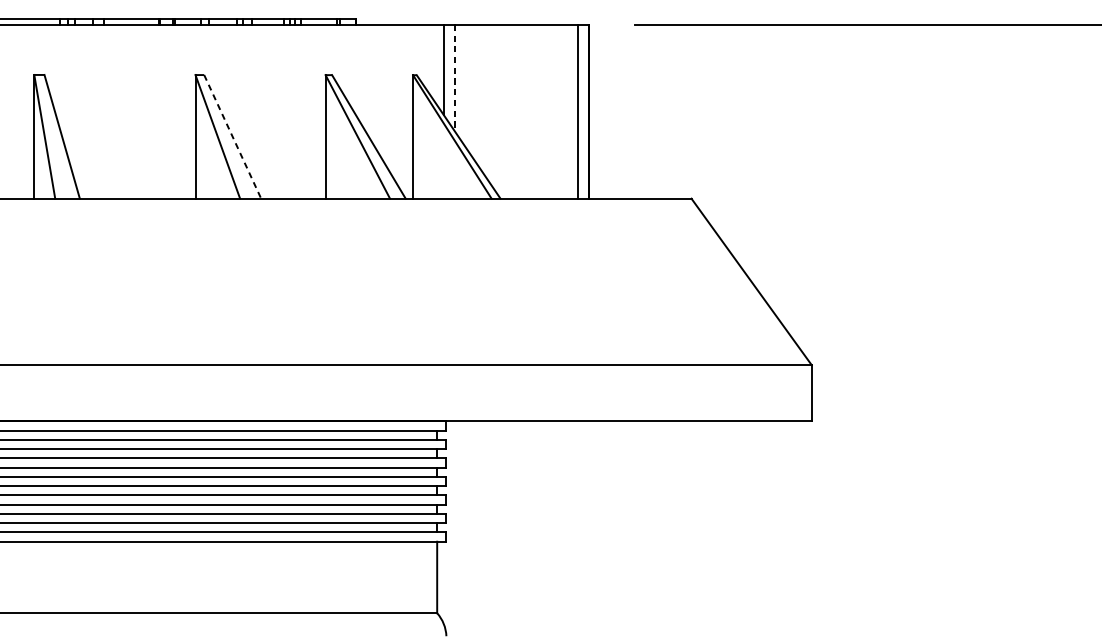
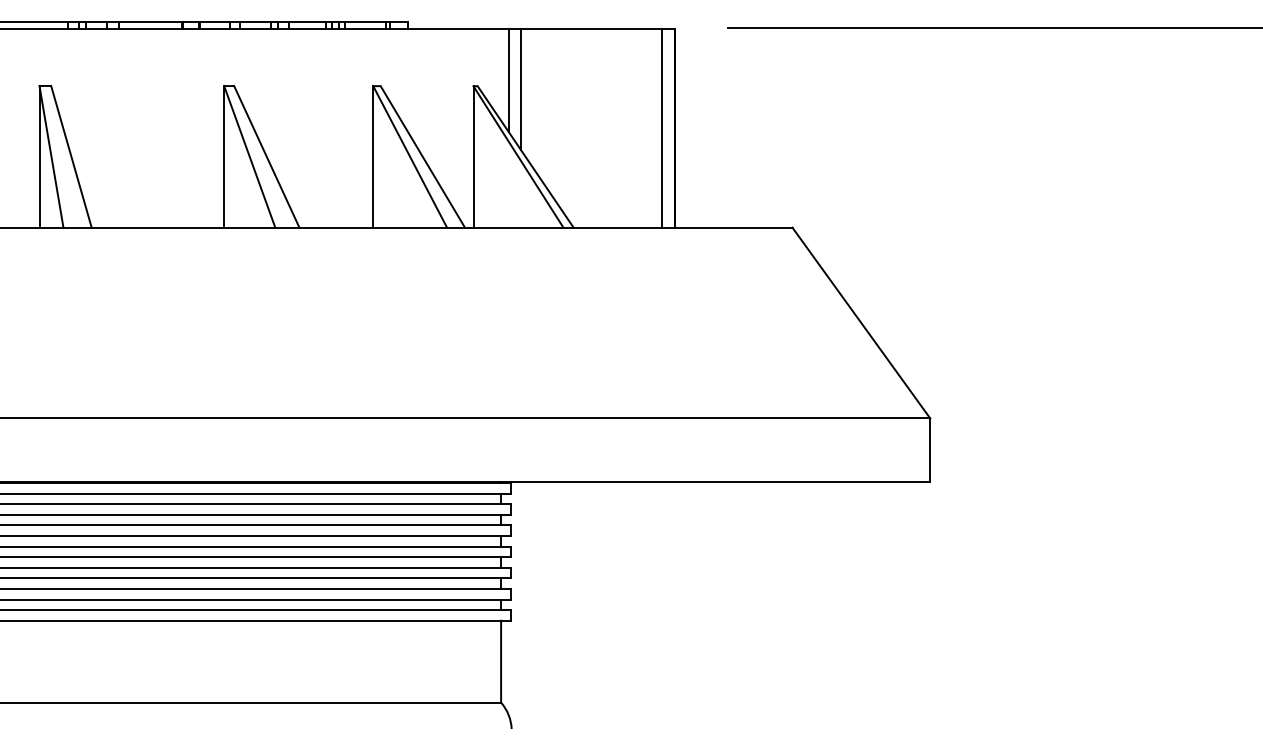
line: (454, 78) -> (521, 89), dashed -> solid
line: (232, 136) -> (266, 156), dashed -> solid

